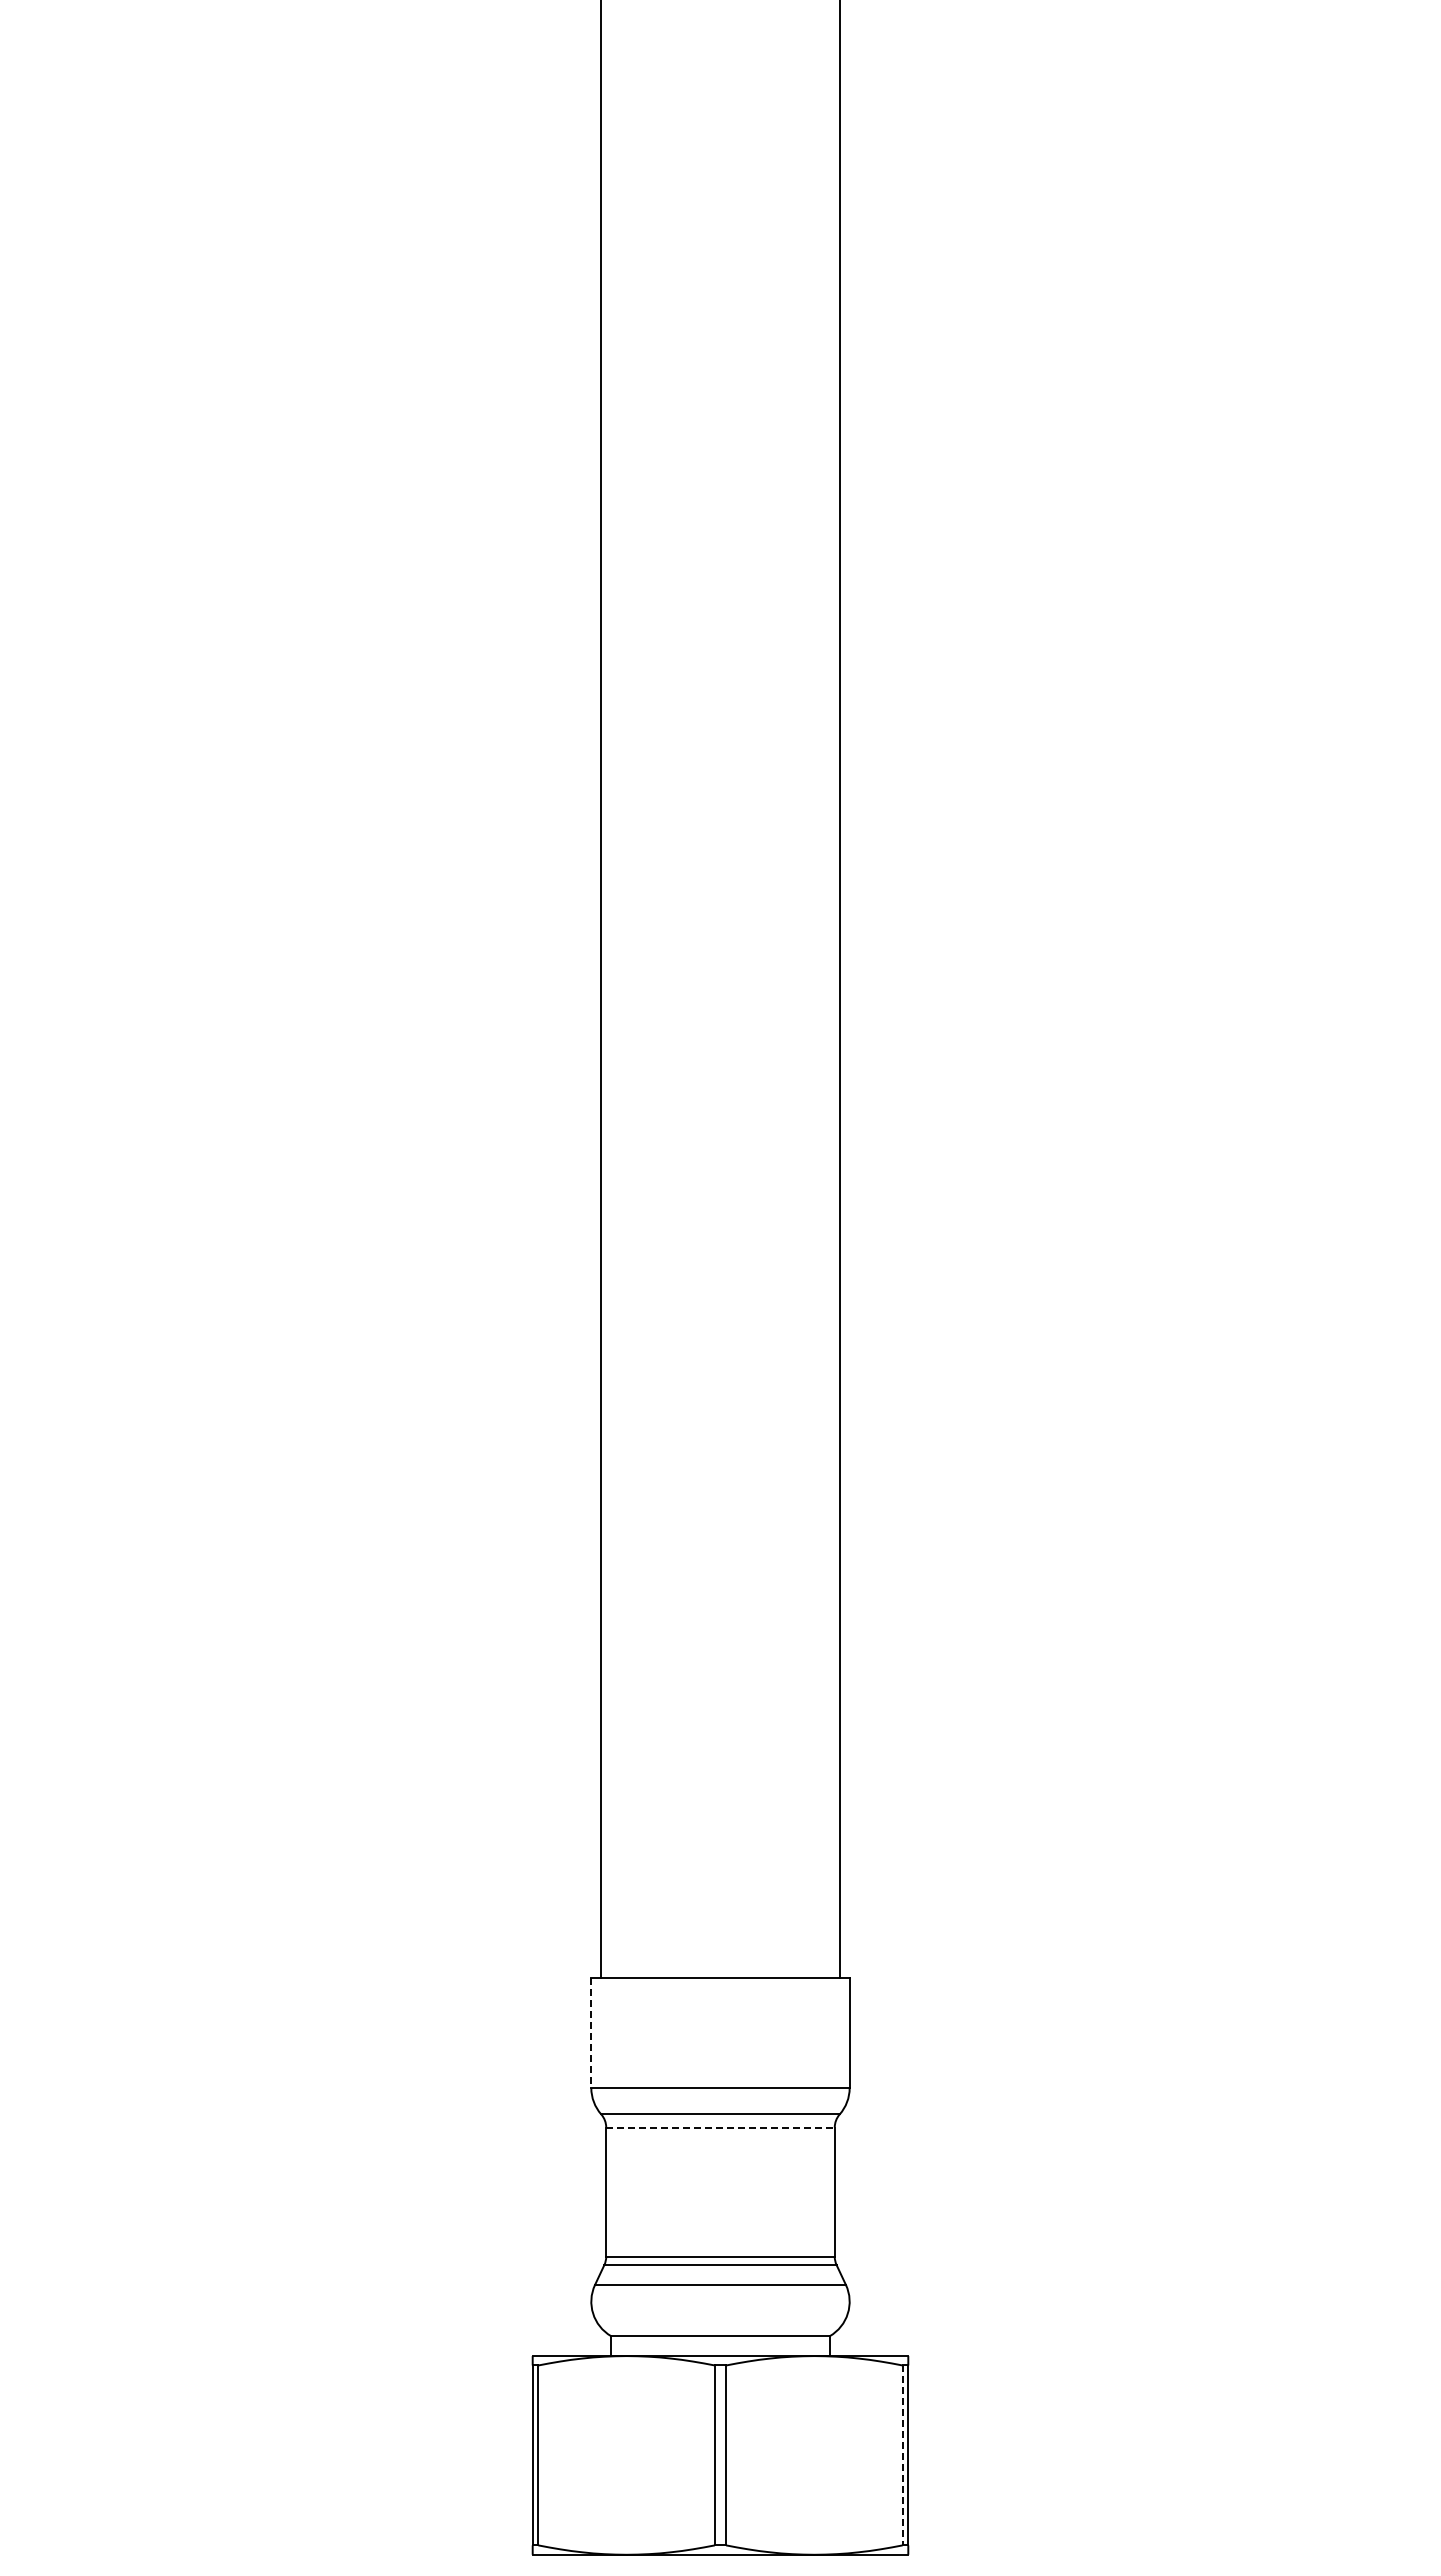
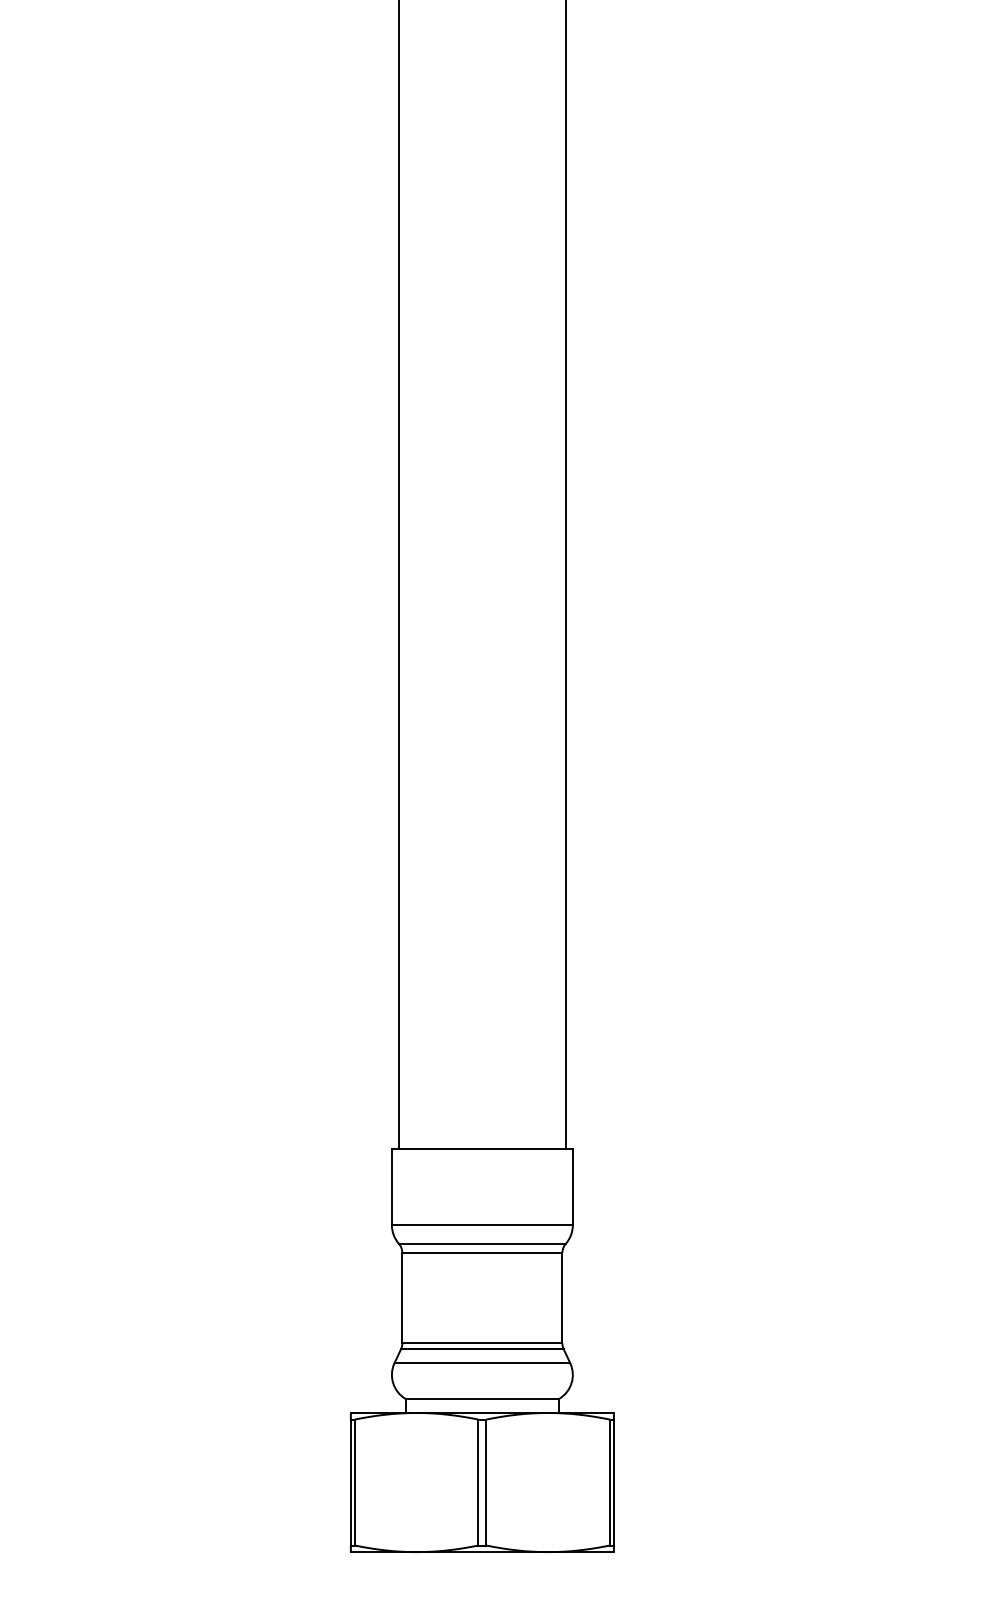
line: (591, 2033) -> (392, 1187), dashed -> solid
line: (721, 2127) -> (483, 1252), dashed -> solid
line: (902, 2455) -> (609, 1482), dashed -> solid

